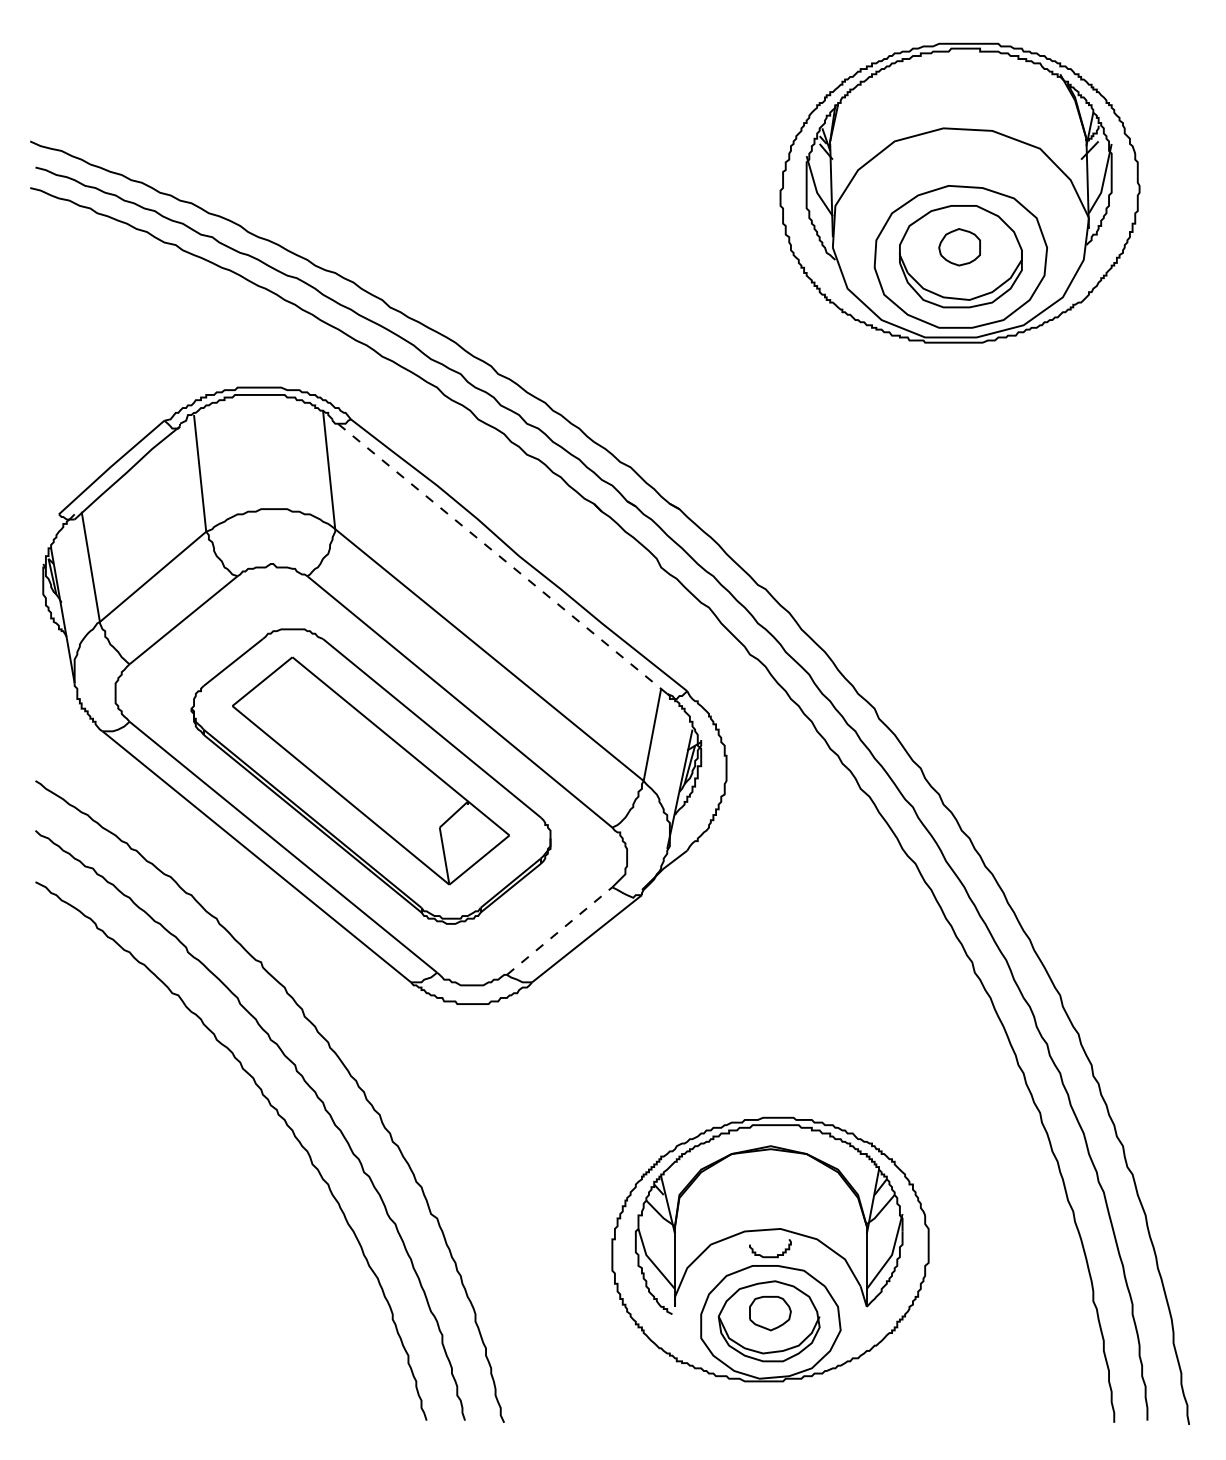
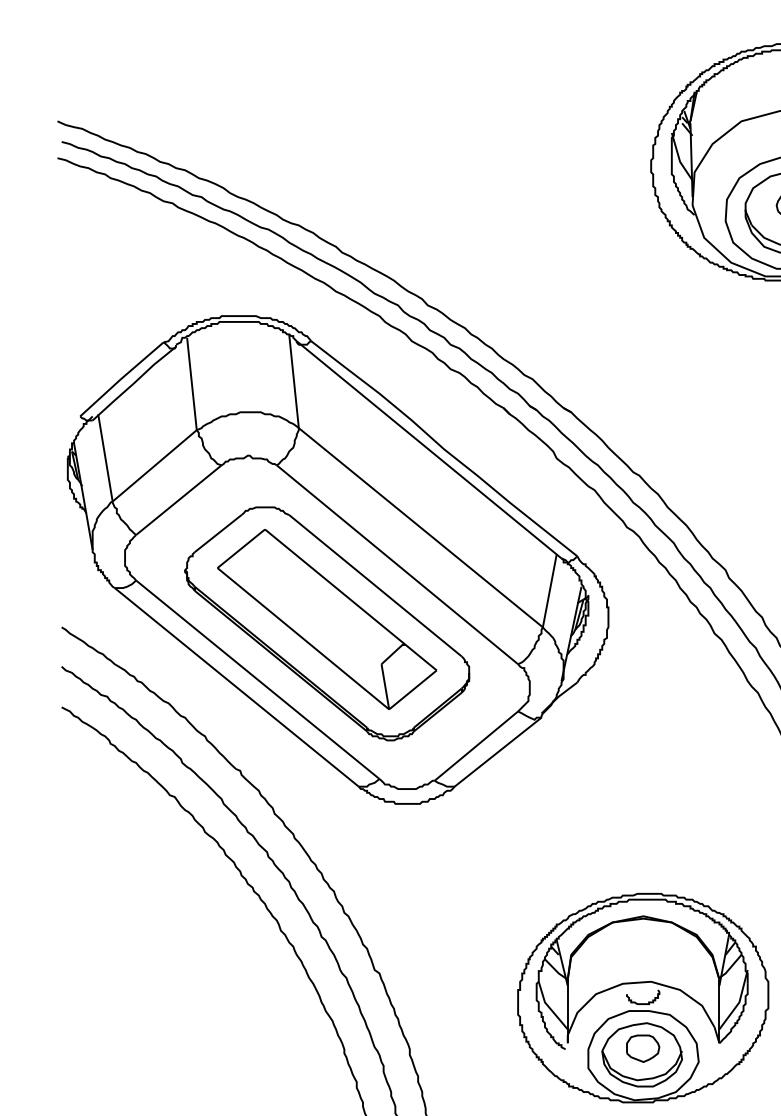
line: (499, 556) -> (428, 449), dashed -> solid
line: (559, 931) -> (476, 746), dashed -> solid

